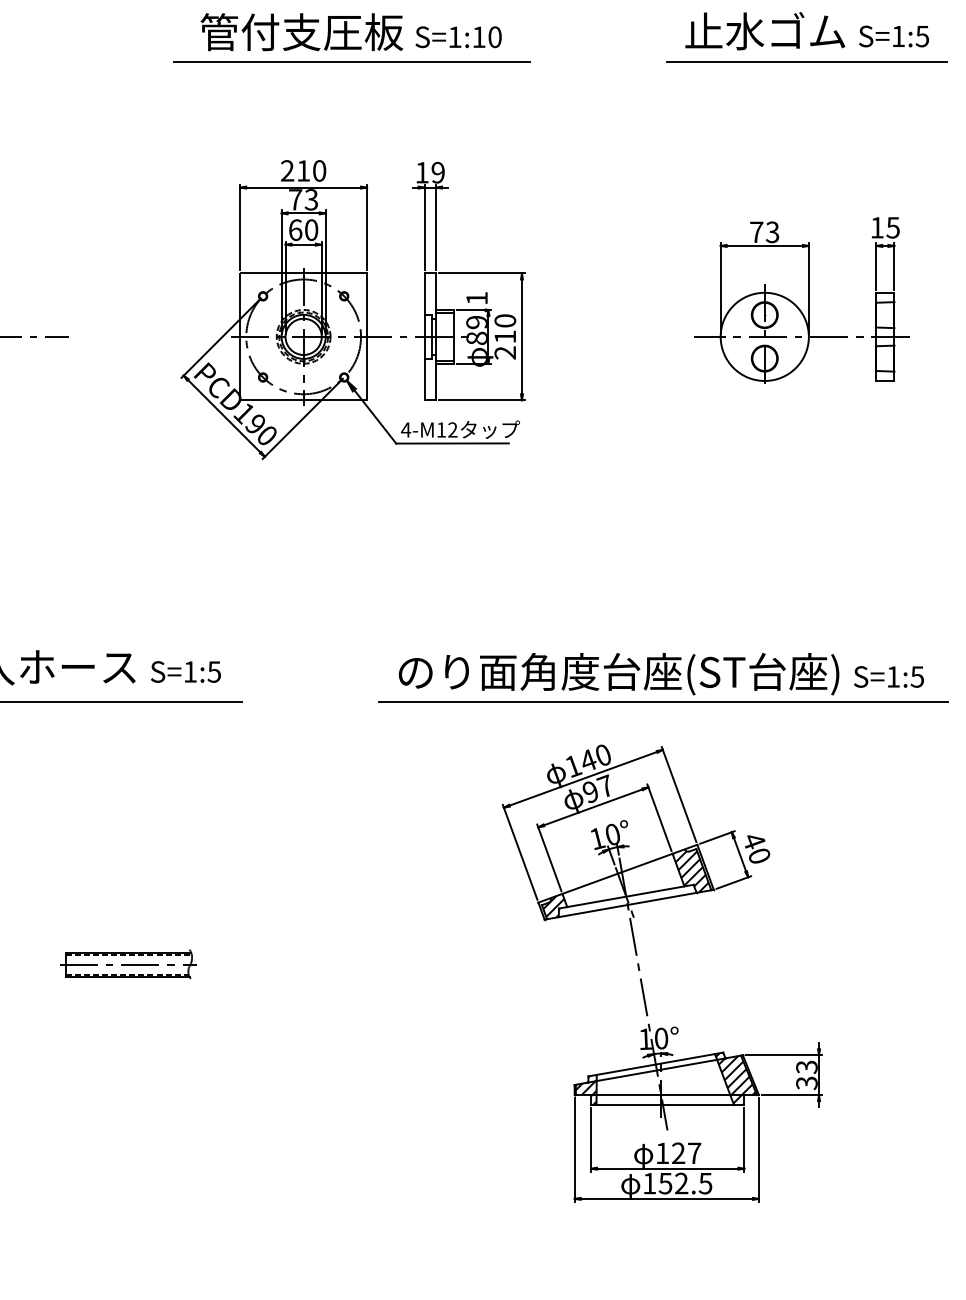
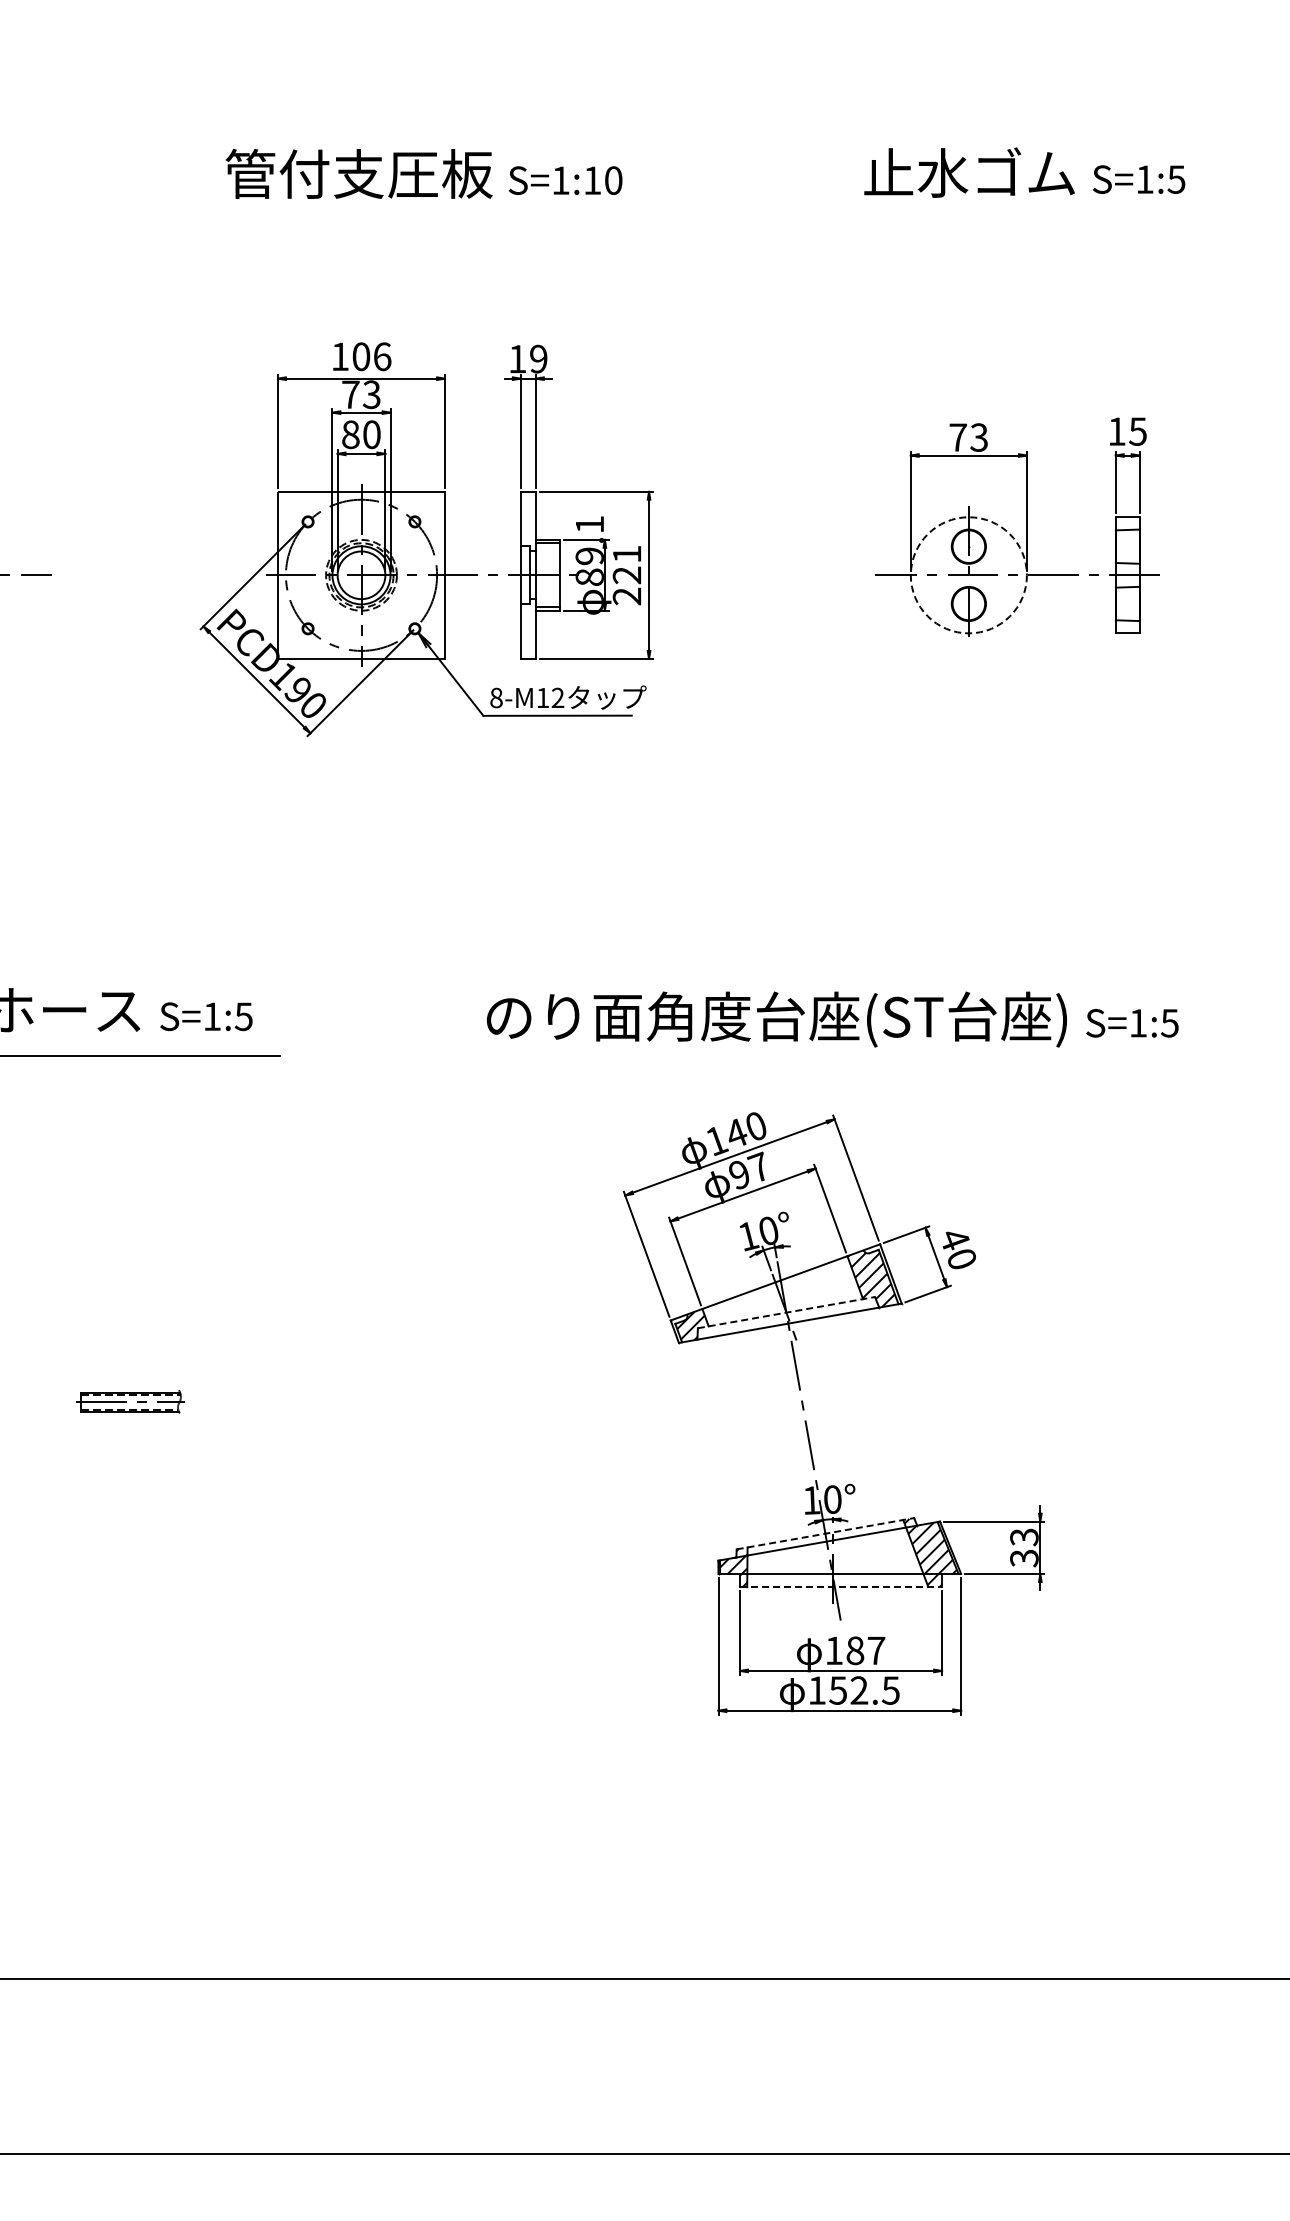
line: (352, 62) -> (425, 213), removed
line: (807, 62) -> (1024, 213), removed
text: (303, 170) -> (361, 356), 210 -> 106
text: (295, 229) -> (350, 434), 60 -> 80
text: (504, 328) -> (626, 564), 210 -> 221
circle: (764, 337) -> (968, 575), solid -> dashed
text: (406, 429) -> (496, 697), 4-M12 -> 8-M12
line: (662, 702) -> (834, 1056), removed
line: (626, 896) -> (786, 1312), solid -> dashed
part: (128, 964) -> (130, 1401), size x0.6
line: (655, 1064) -> (825, 1533), solid -> dashed
line: (668, 1105) -> (841, 1587), solid -> dashed
text: (678, 1153) -> (855, 1650), 127 -> 187

